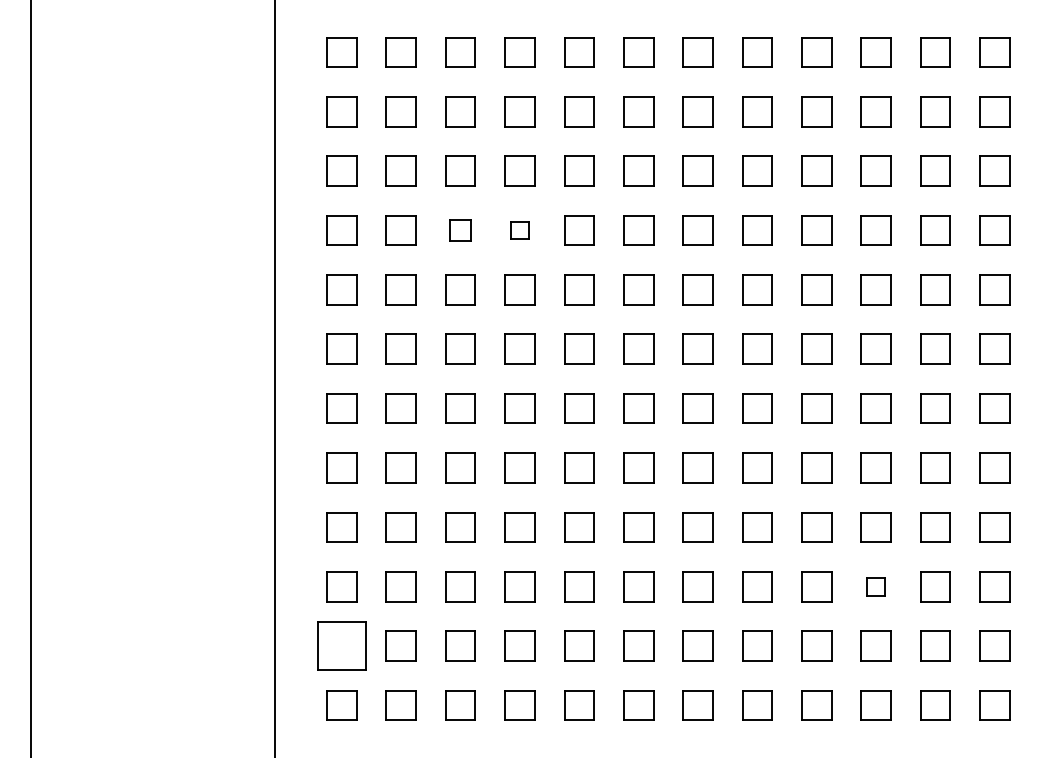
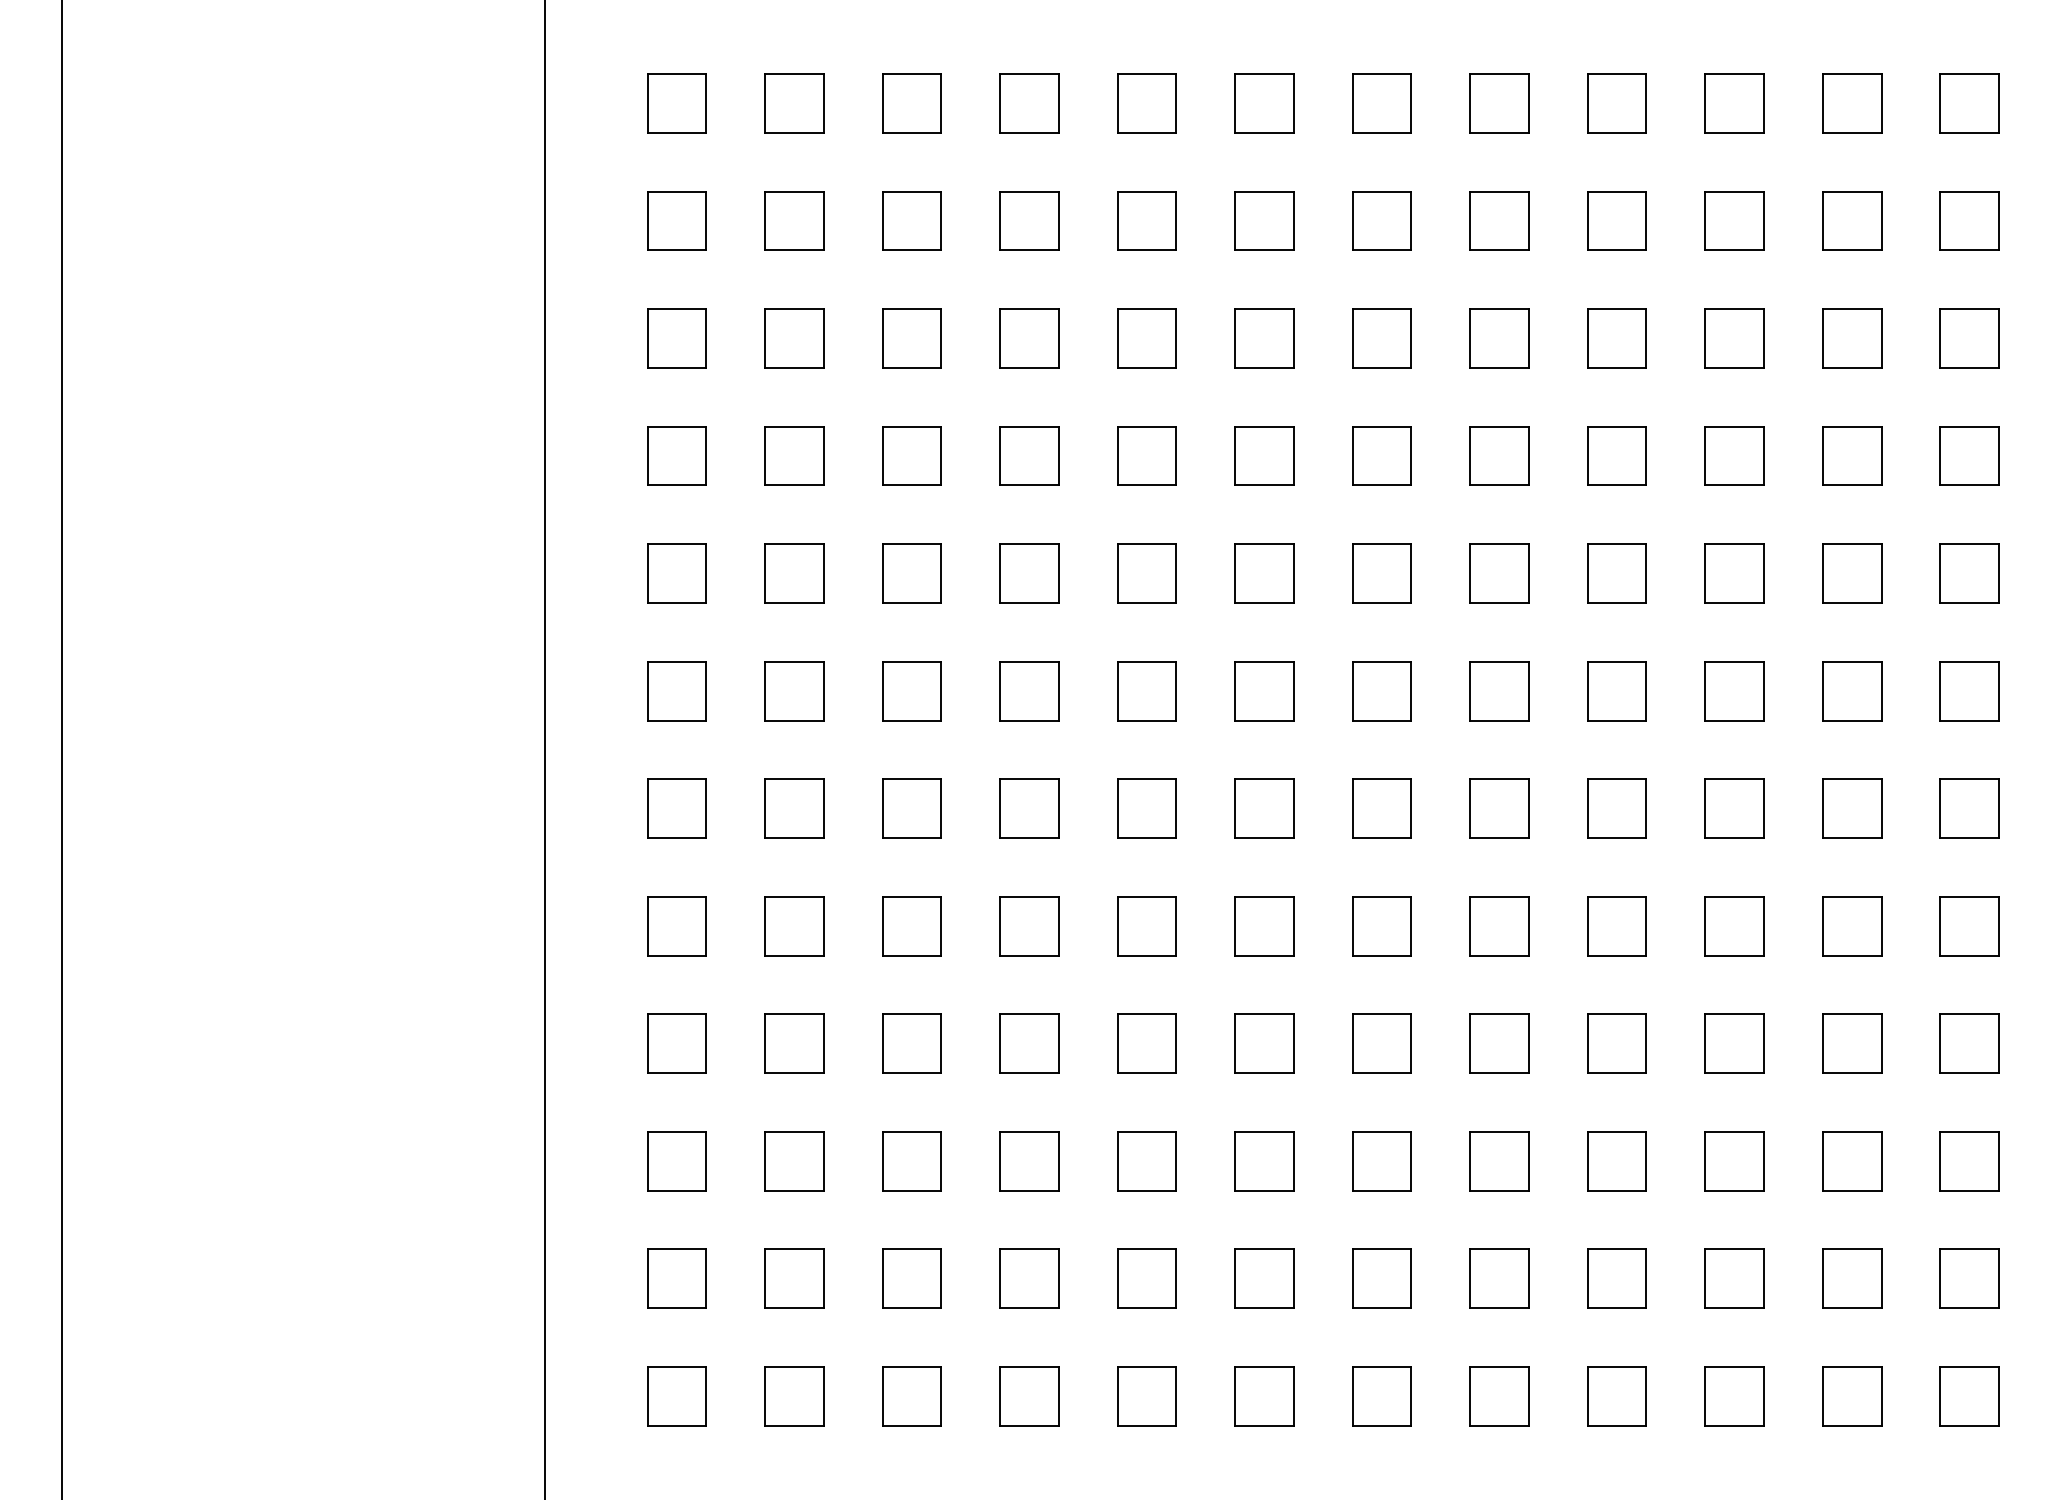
part: (460, 230) -> (911, 456), size x1.43
part: (519, 230) -> (1028, 456), size x1.67
part: (875, 586) -> (1733, 1160), size x1.67
part: (341, 645) -> (676, 1277), size x0.62

